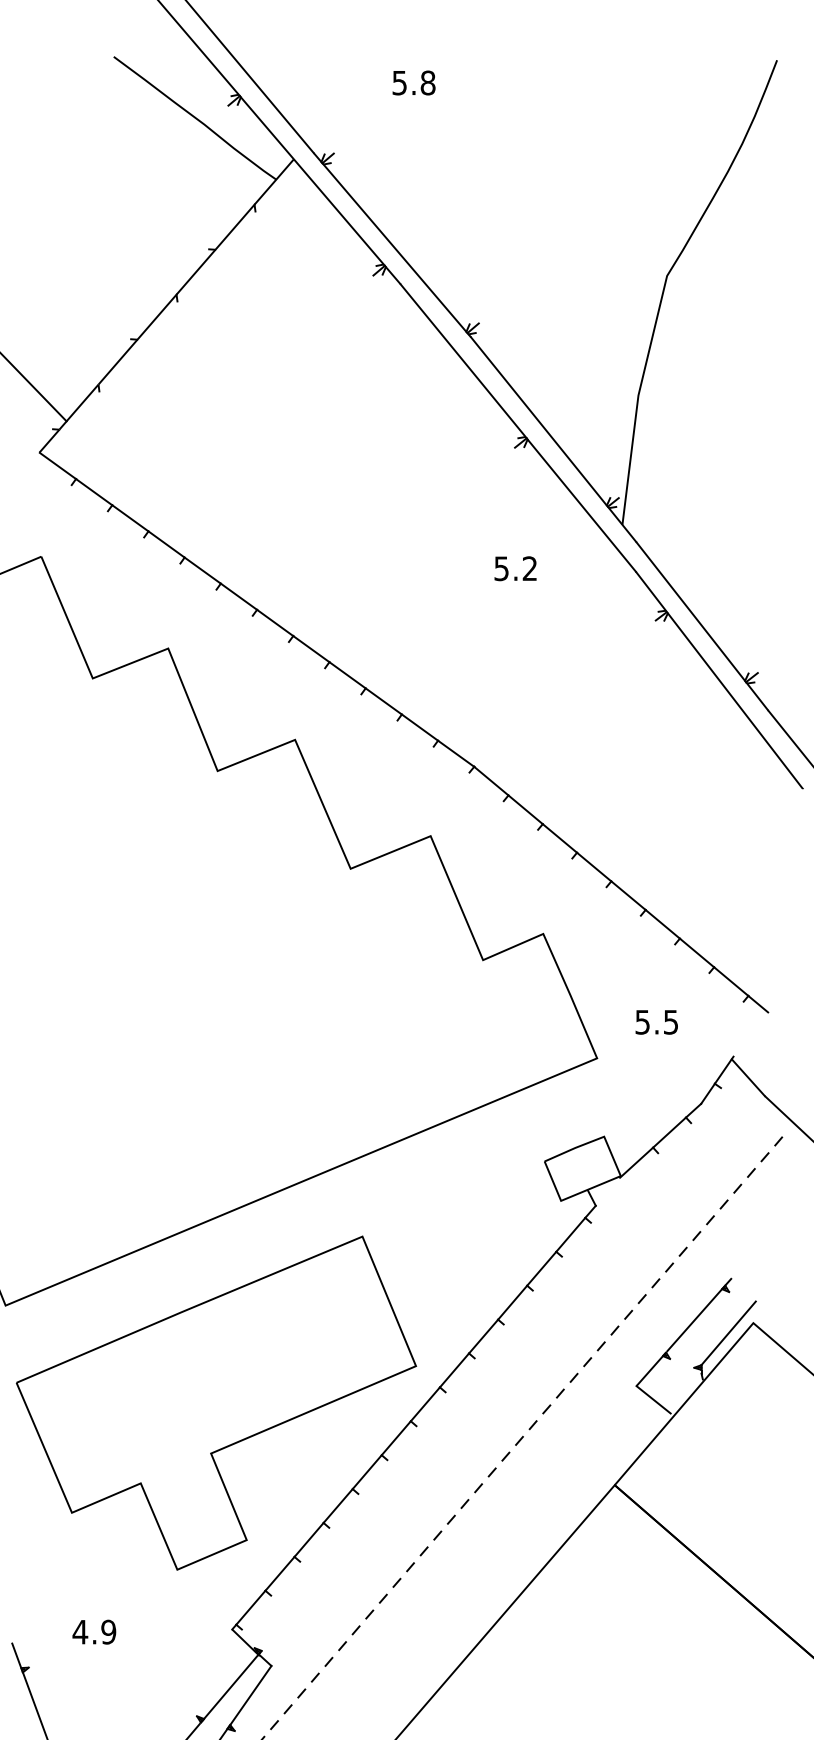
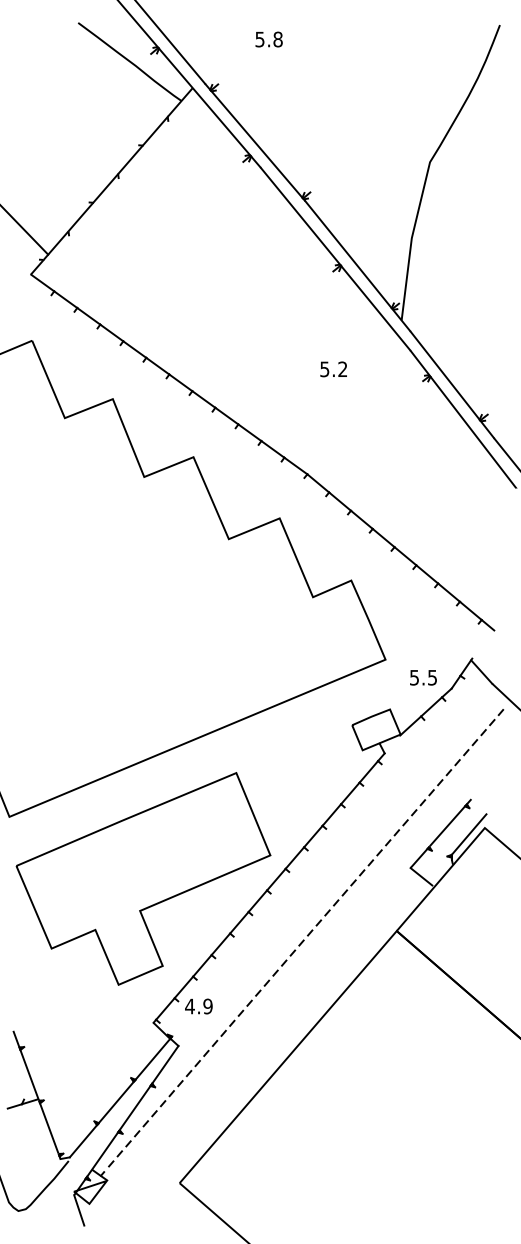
text: (515, 568) -> (333, 369), moved
text: (656, 1021) -> (423, 677), moved
text: (93, 1632) -> (198, 1006), moved

